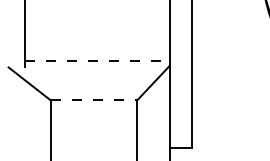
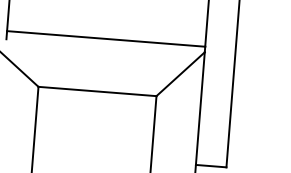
line: (97, 61) -> (106, 38), dashed -> solid
line: (94, 100) -> (98, 91), dashed -> solid

